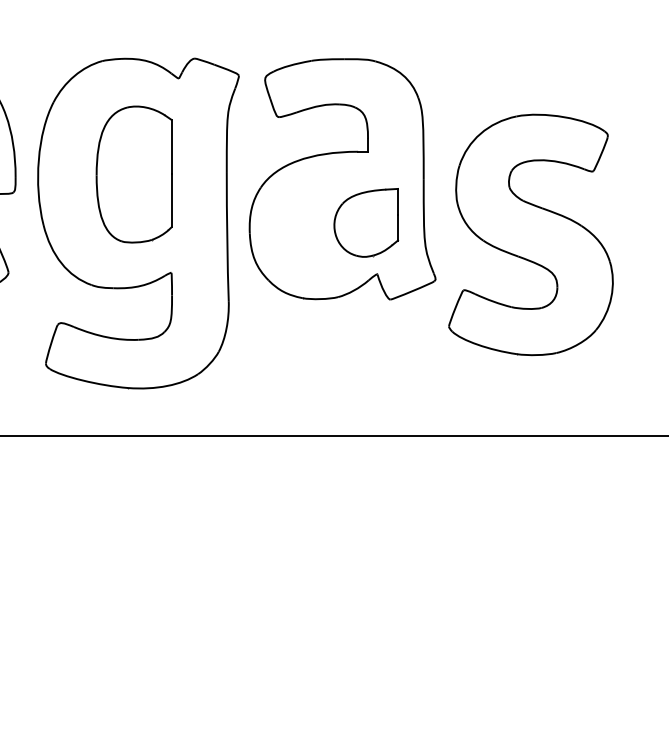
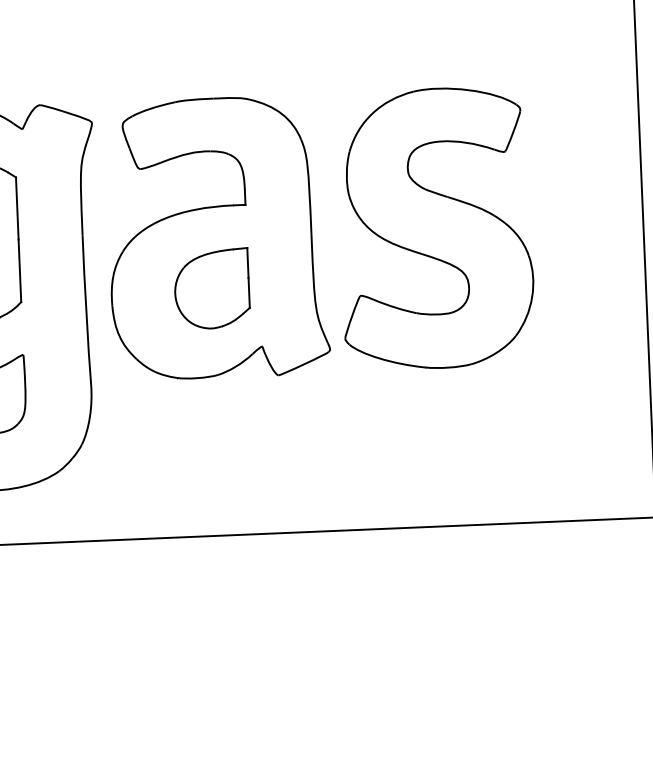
part: (366, 222) -> (212, 288), moved
part: (530, 234) -> (435, 227), moved

